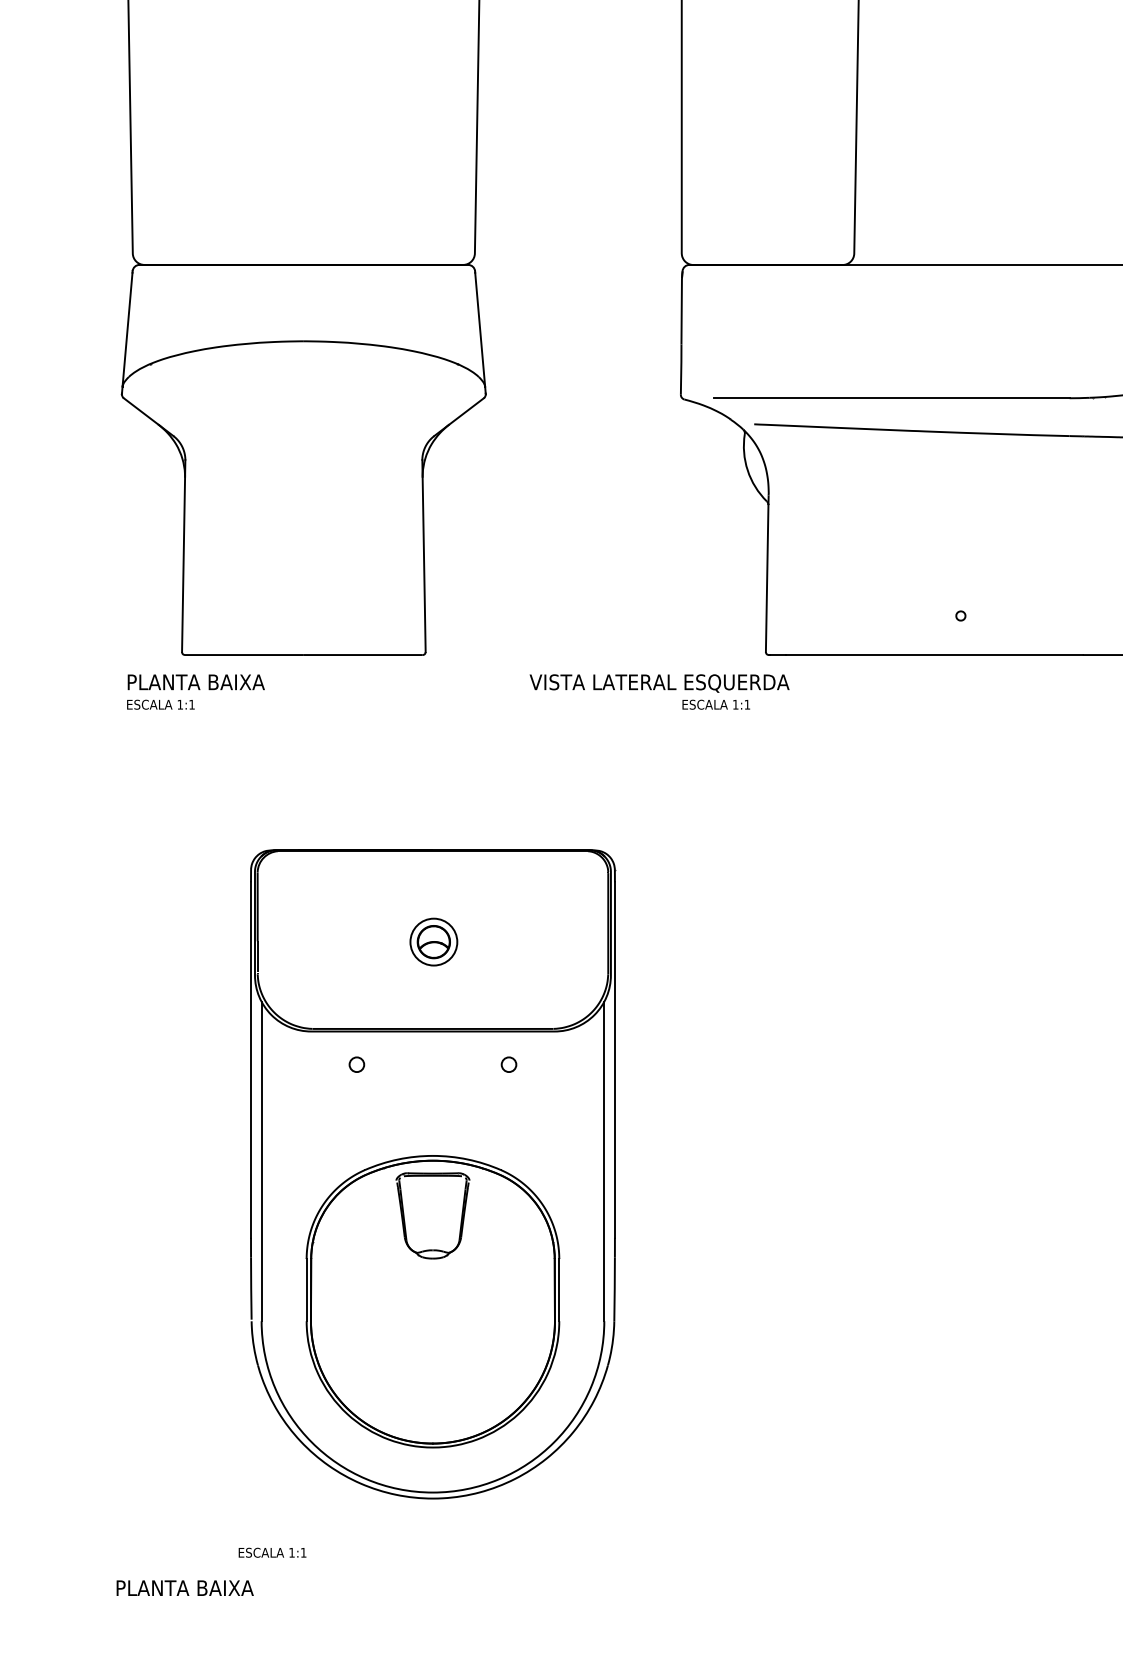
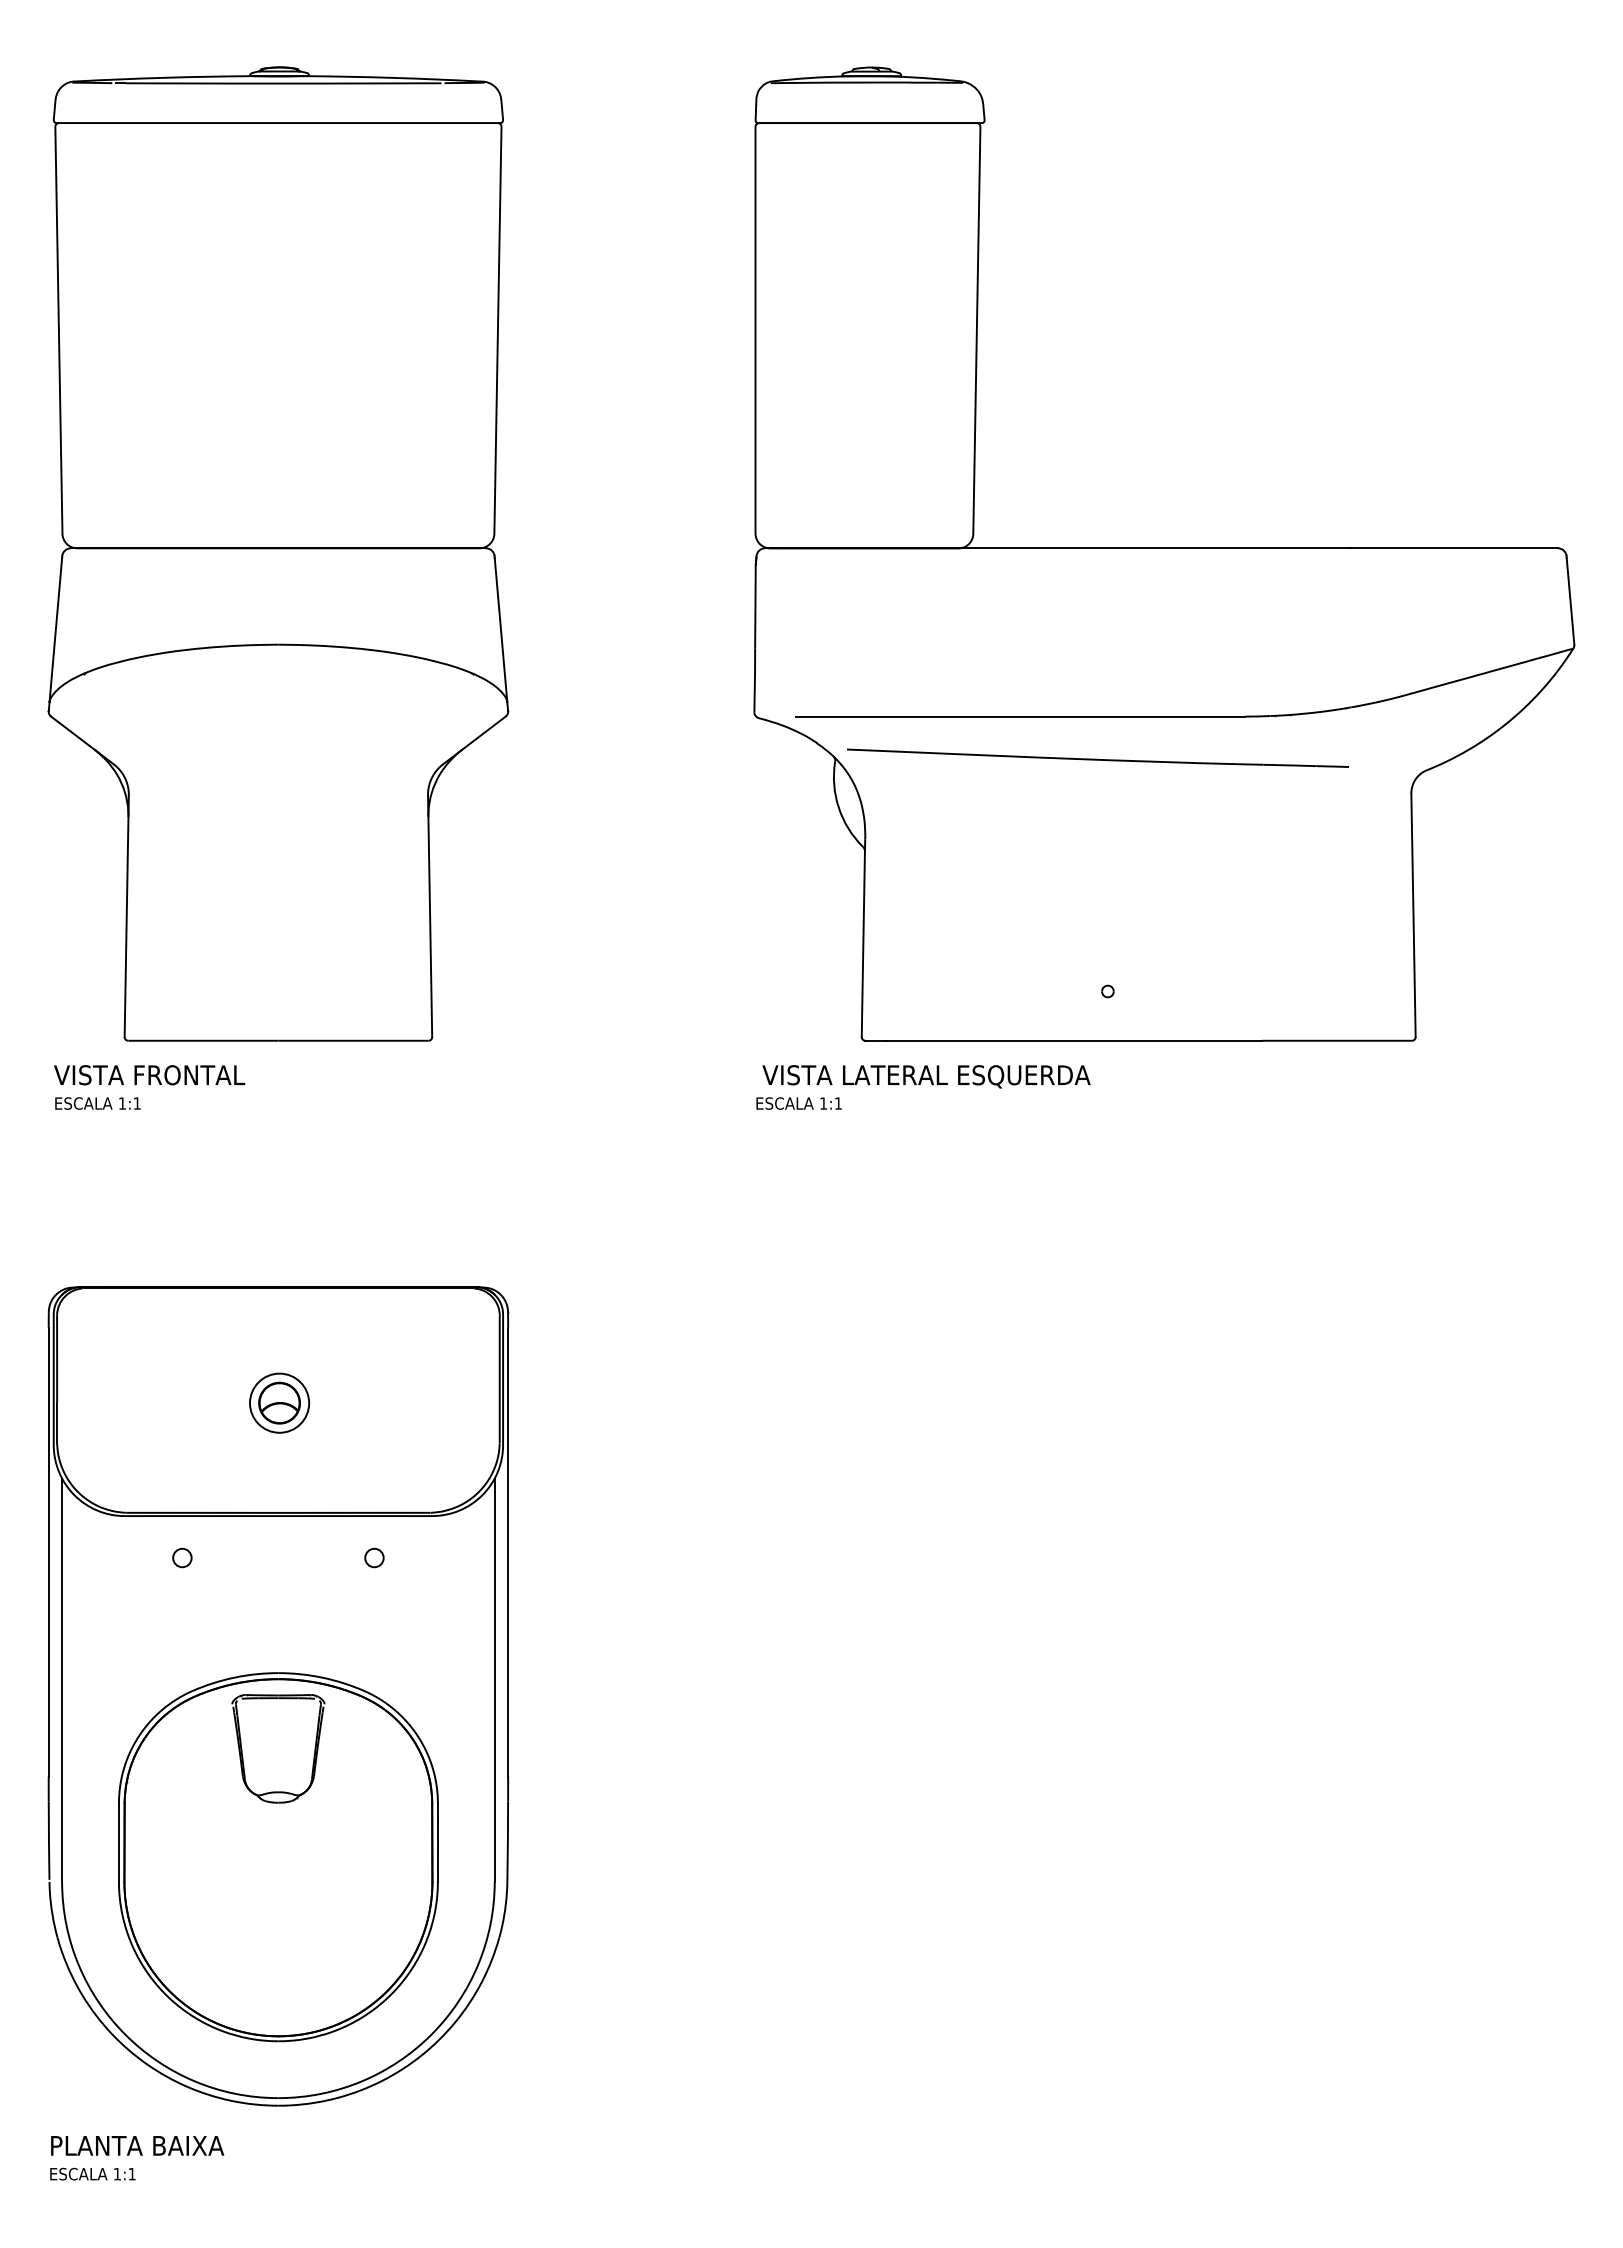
text: (201, 682) -> (149, 1075), PLANTA BAIXA -> VISTA FRONTAL
text: (659, 683) -> (926, 1076), moved
part: (433, 1174) -> (278, 1696), moved
text: (272, 1552) -> (92, 2173), moved
text: (185, 1587) -> (137, 2145), moved

